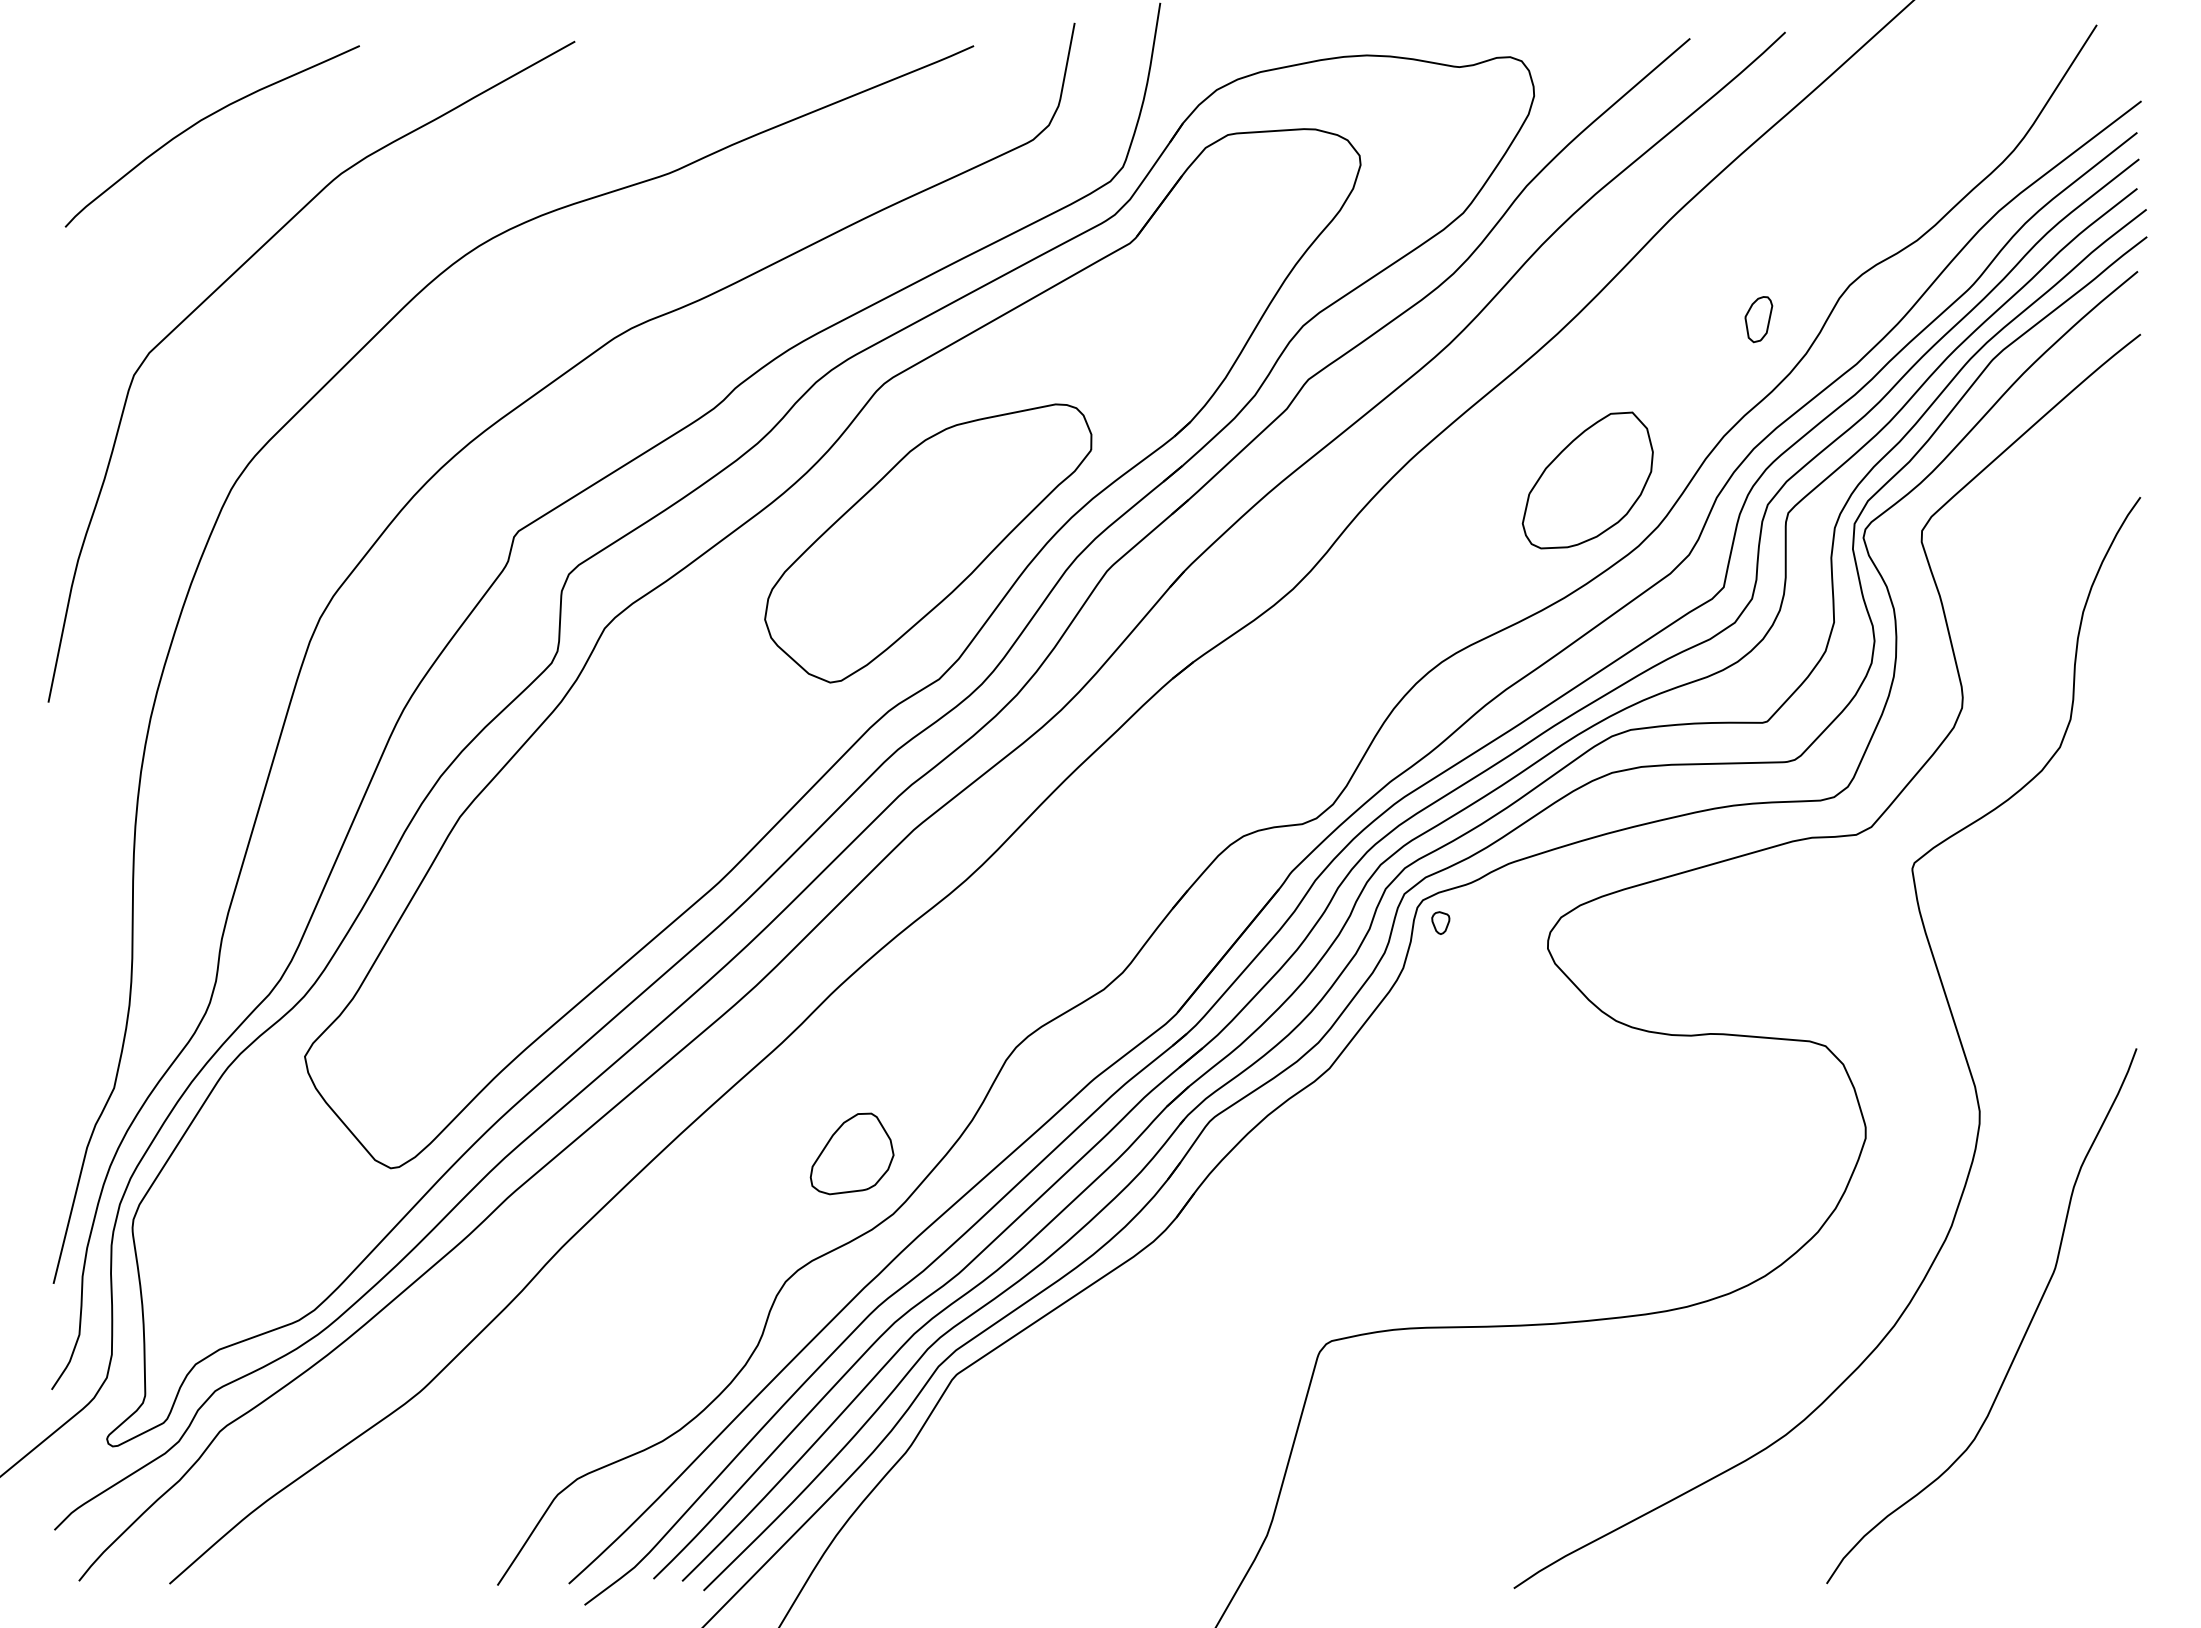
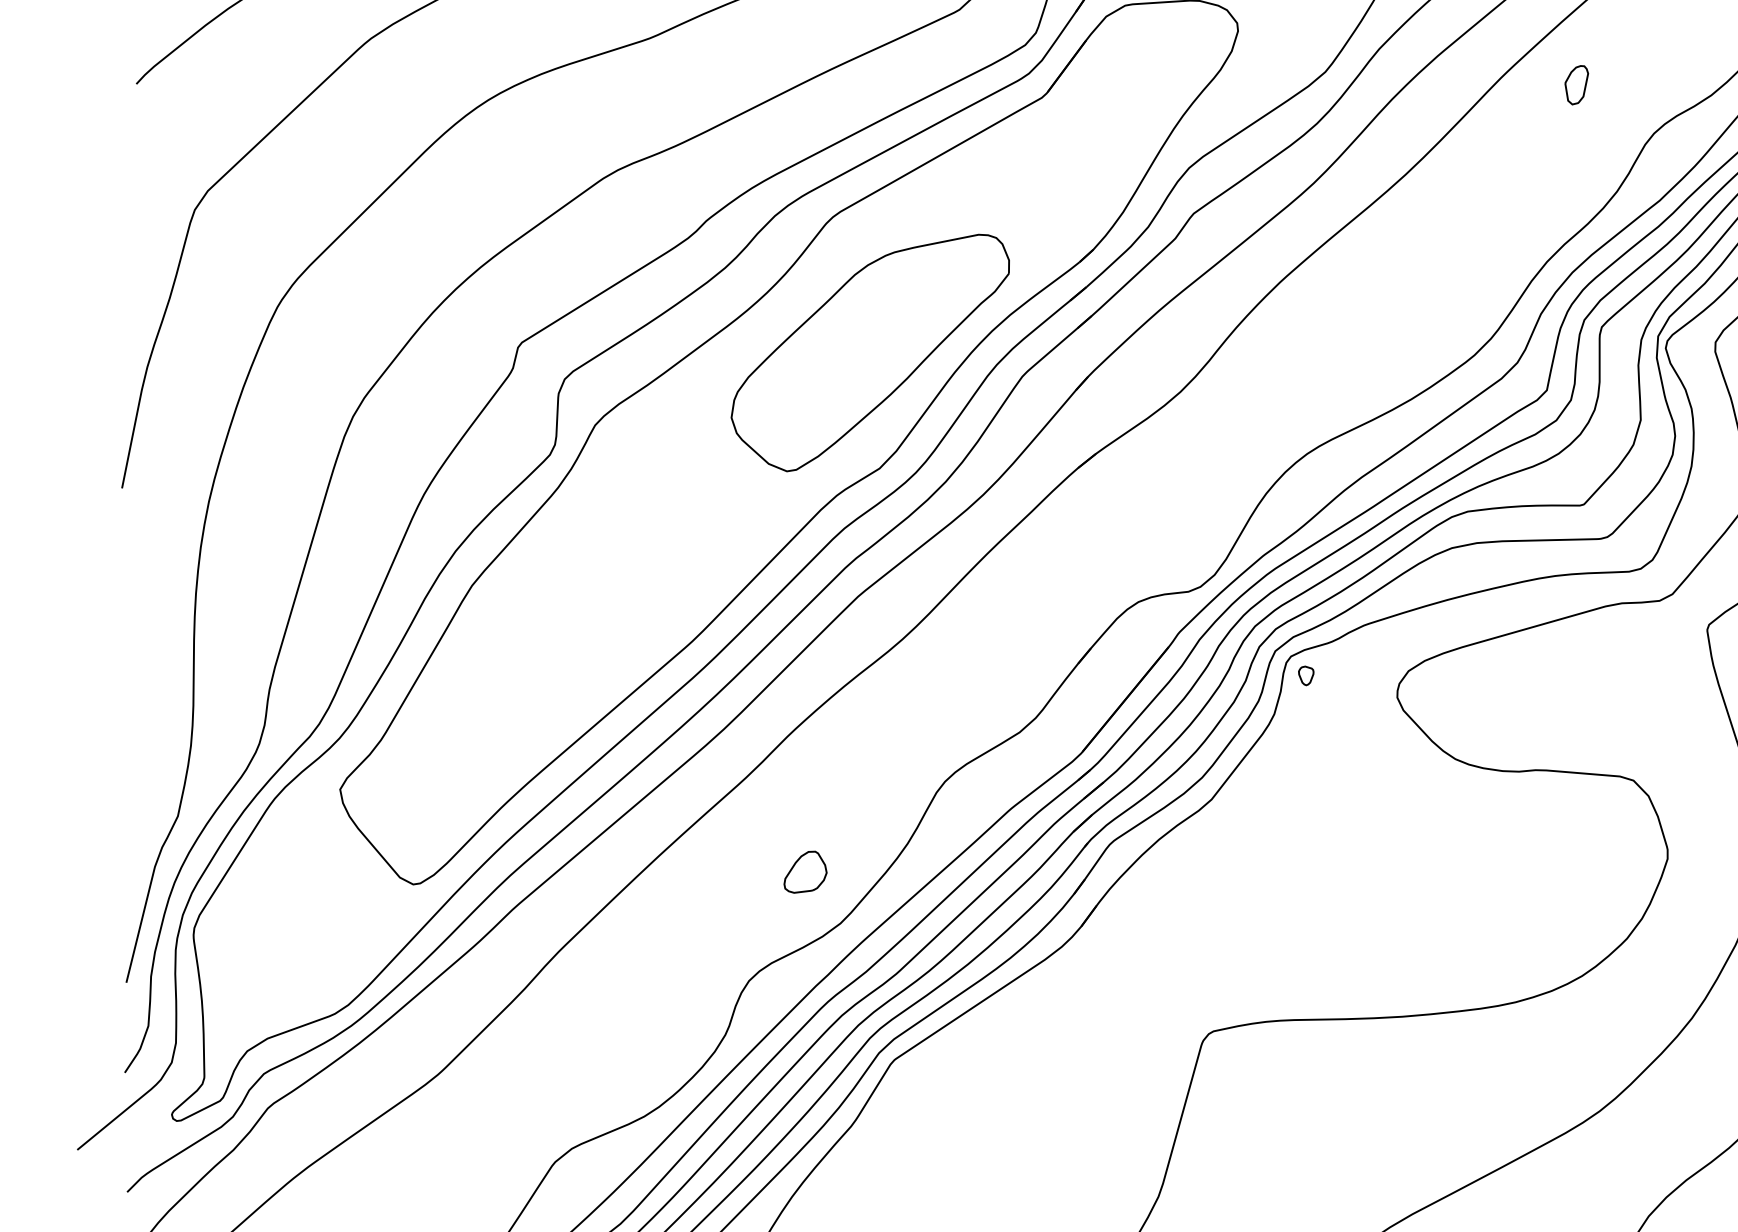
part: (1758, 319) -> (1576, 85), moved
part: (1587, 480) -> (1431, 299), removed
part: (851, 1153) -> (805, 871), size x0.6

